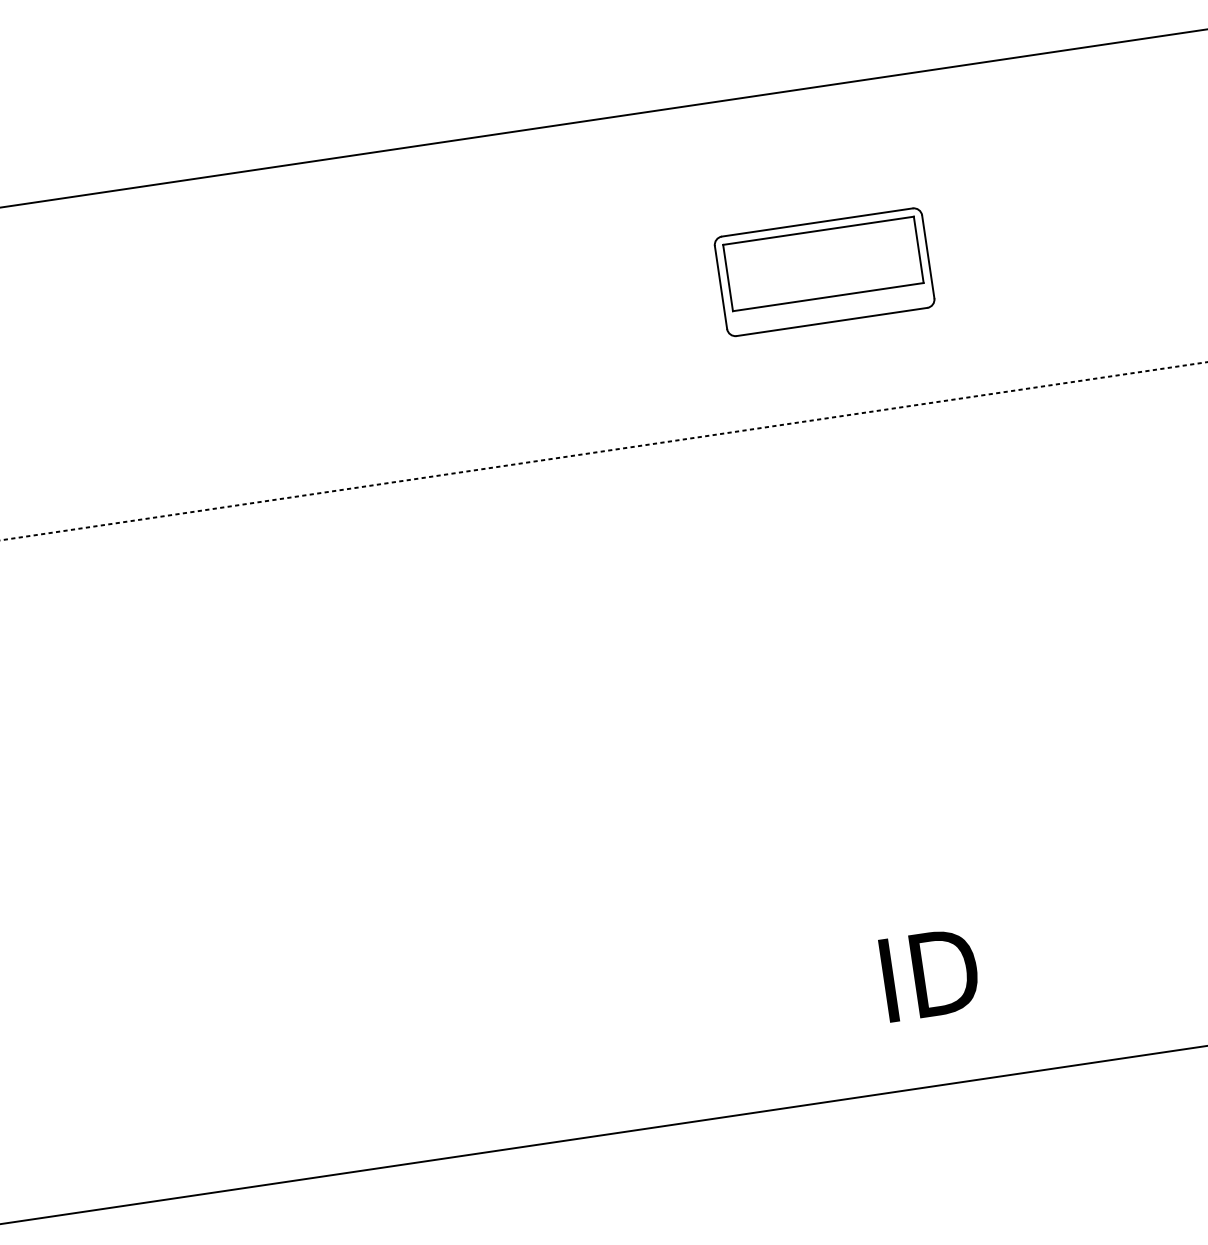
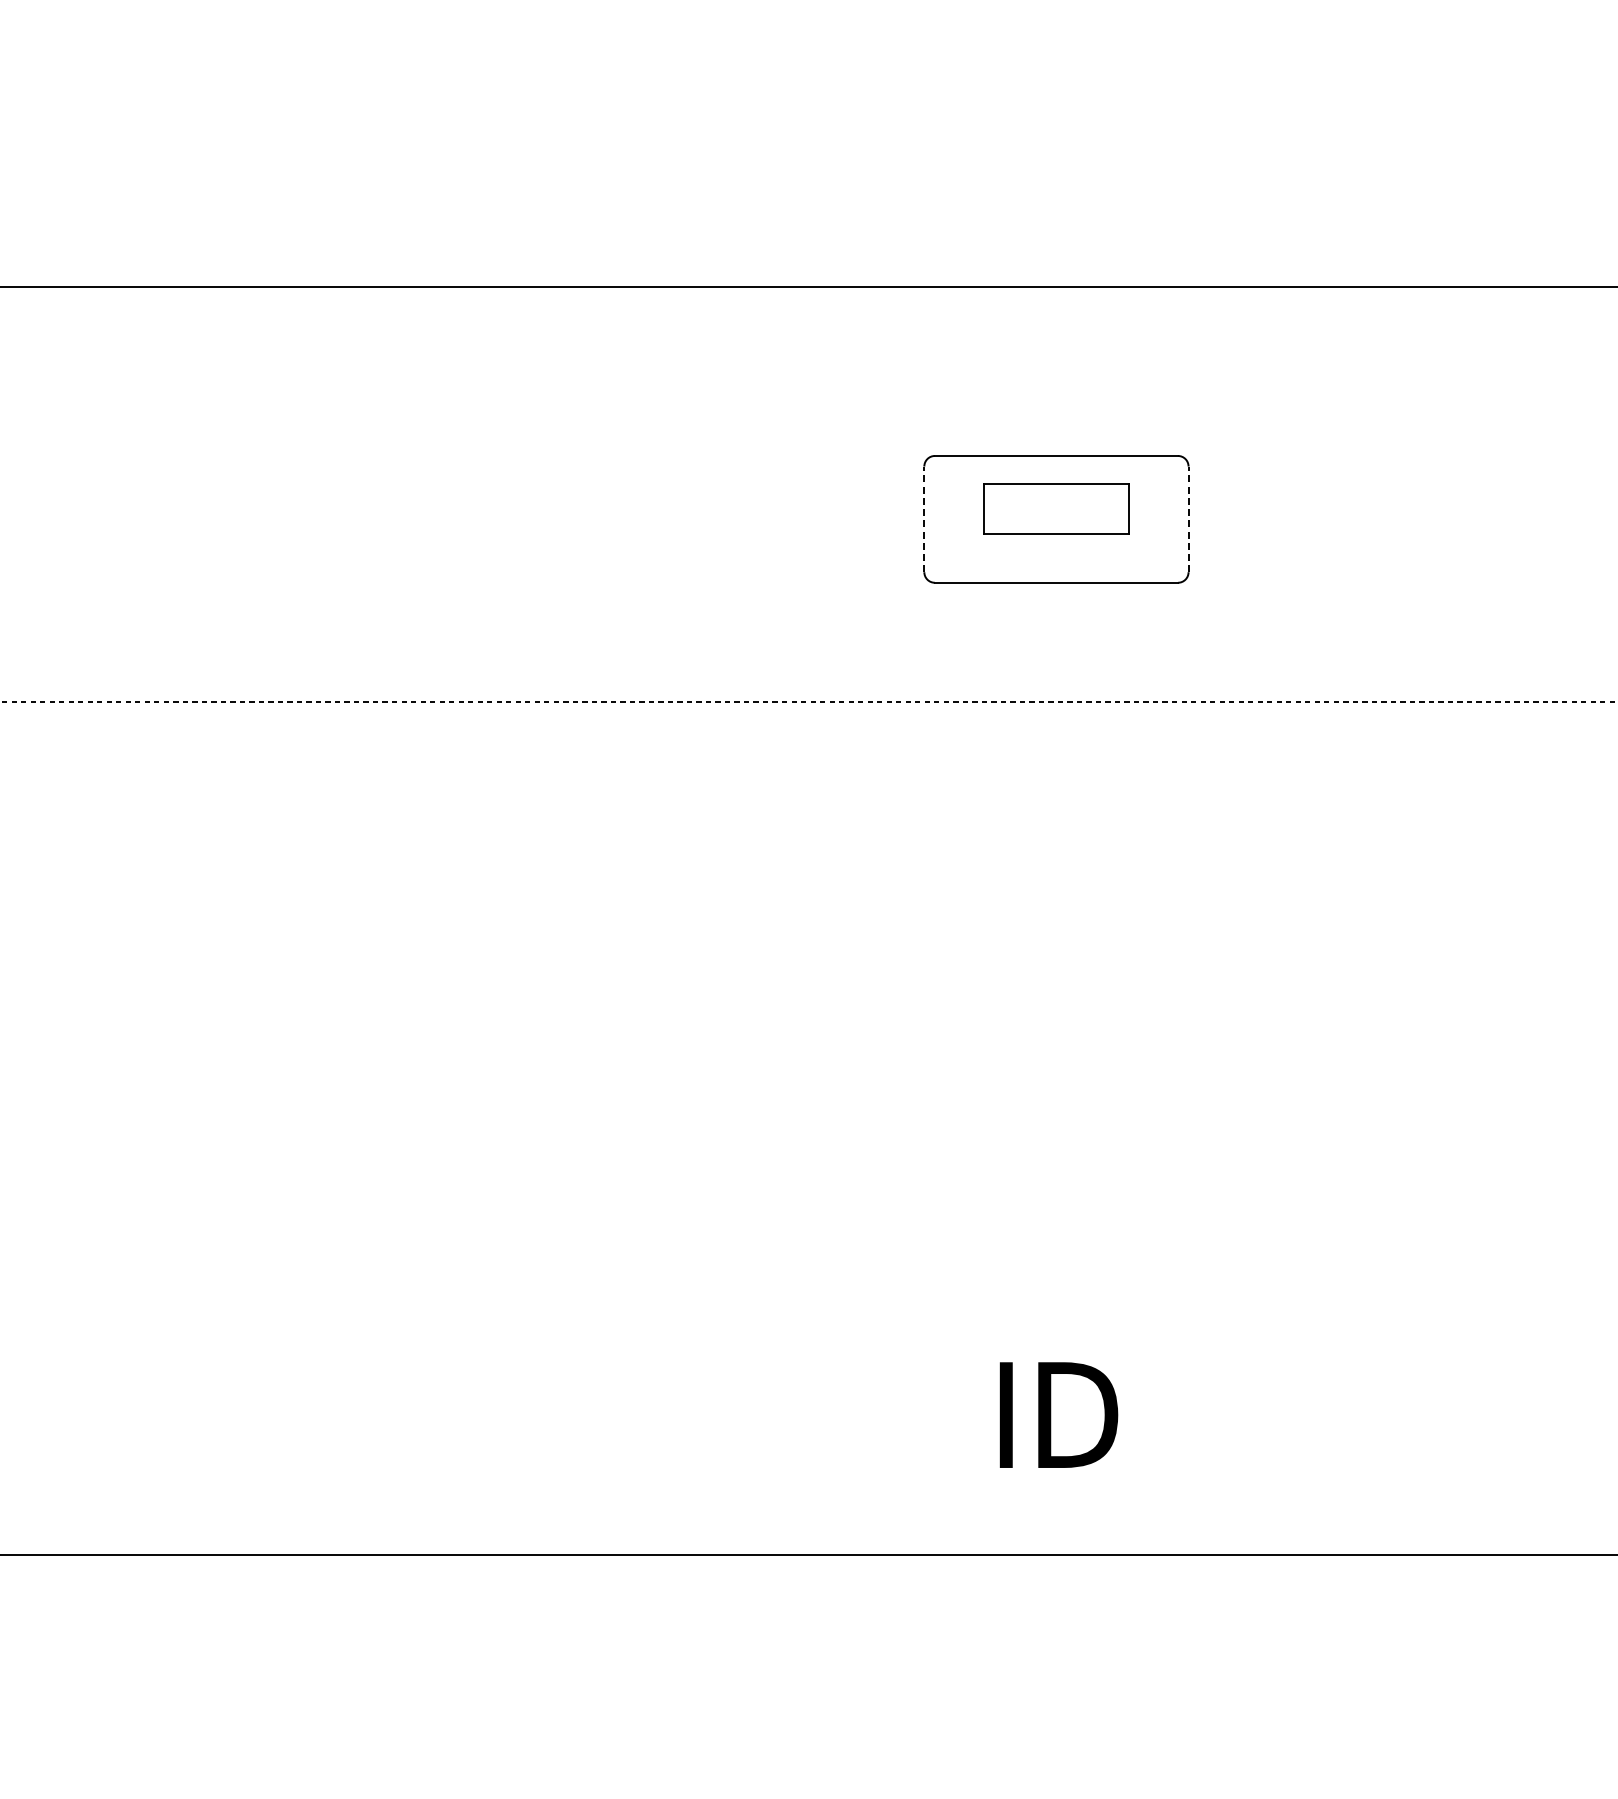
line: (928, 257) -> (1188, 519), solid -> dashed
part: (823, 263) -> (1056, 508), size x0.6
line: (721, 287) -> (924, 519), solid -> dashed

